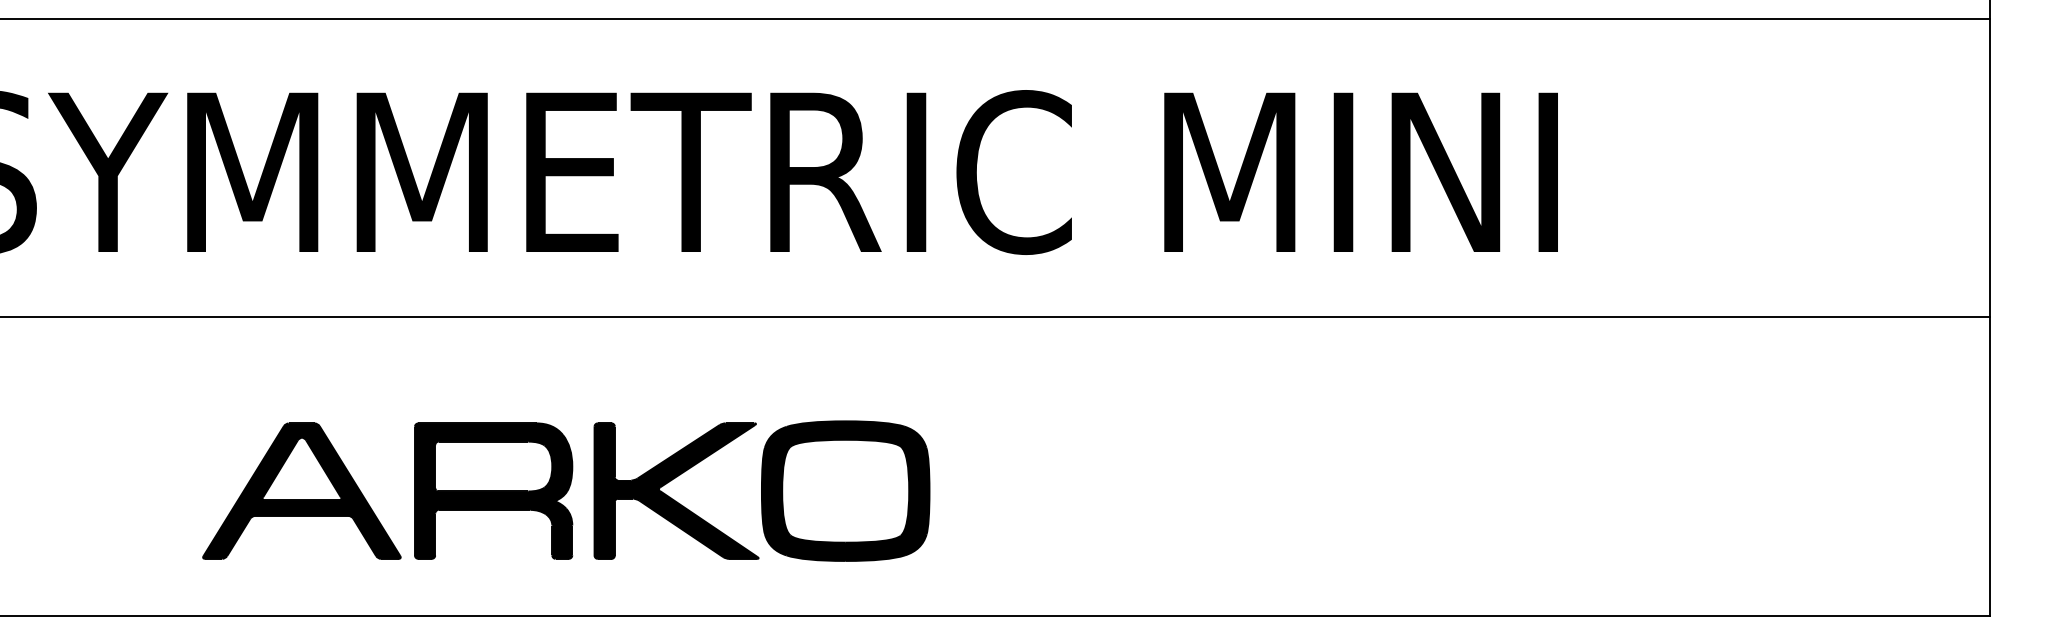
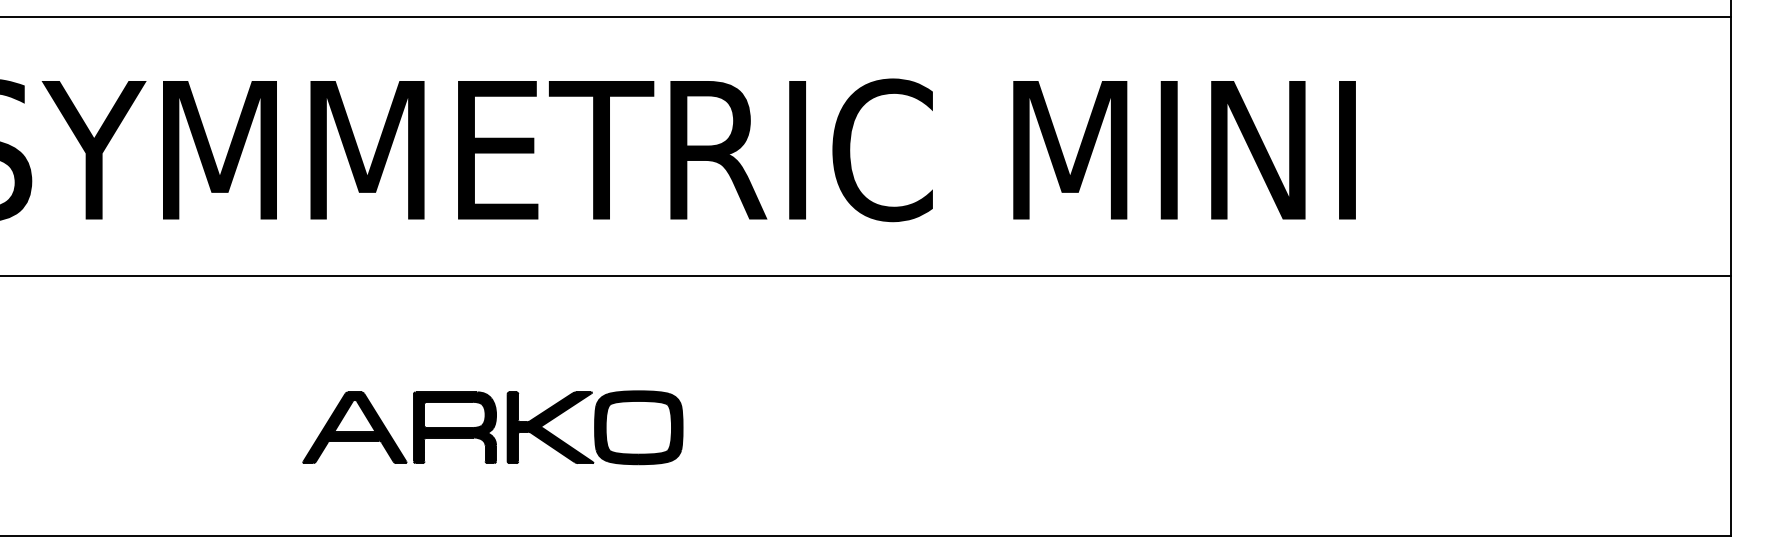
part: (565, 491) -> (492, 427), size x0.6

